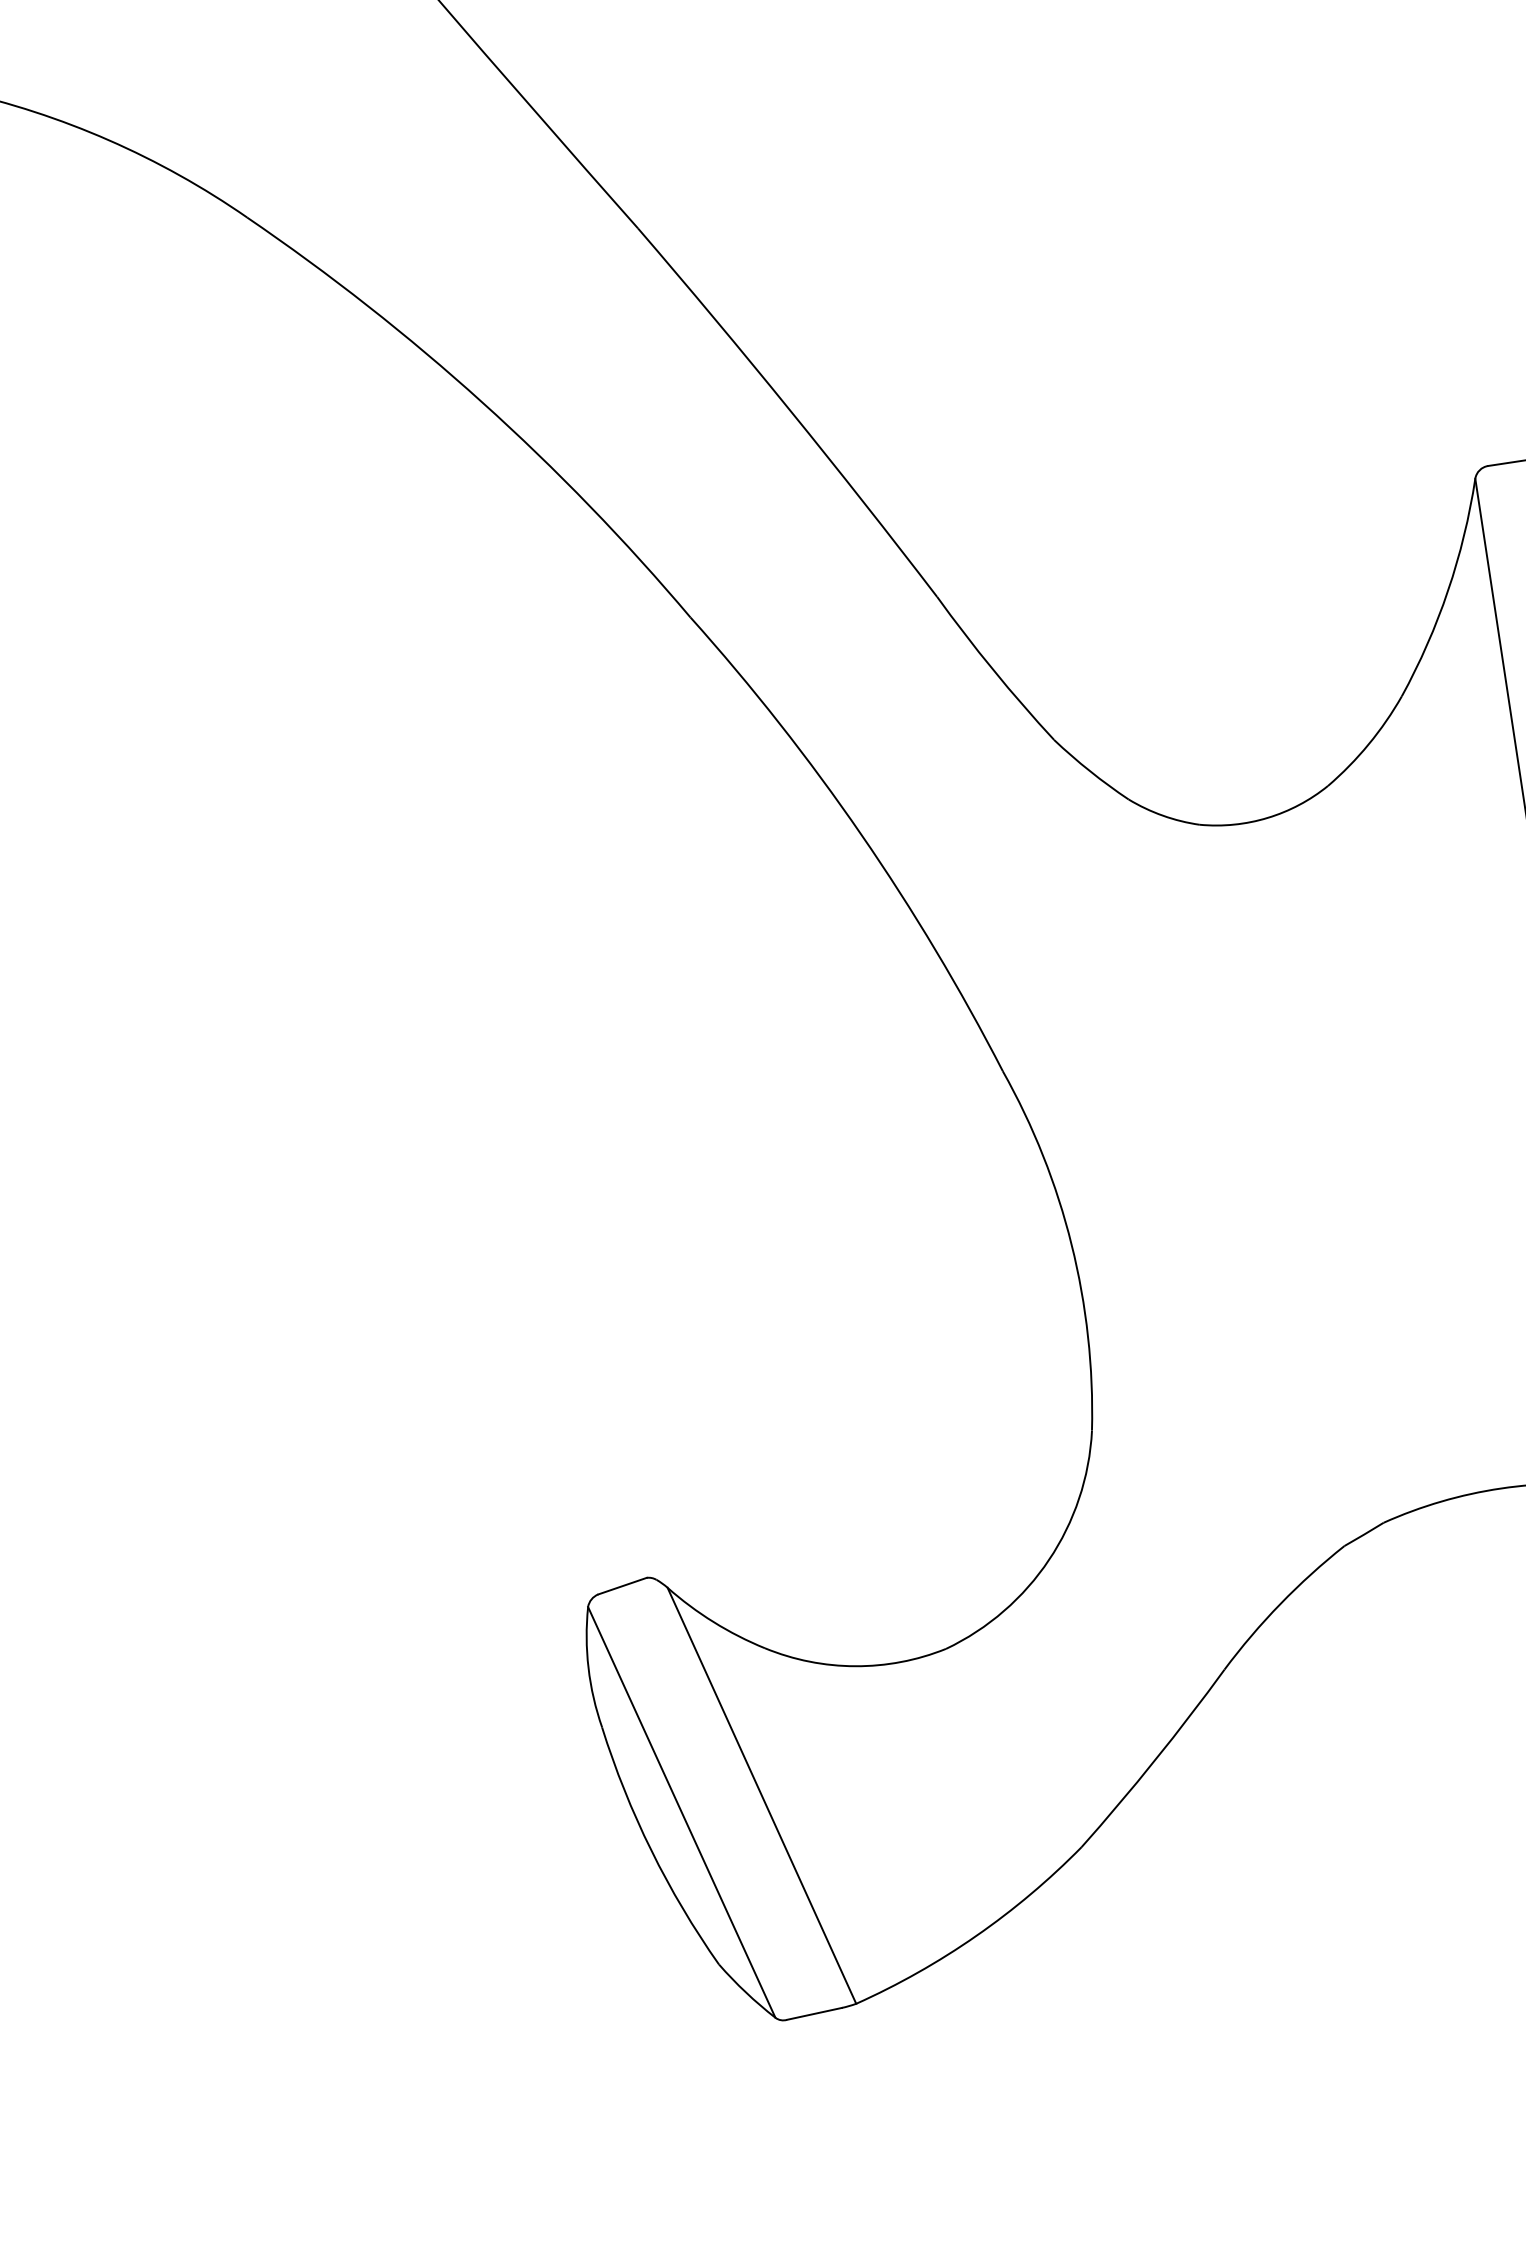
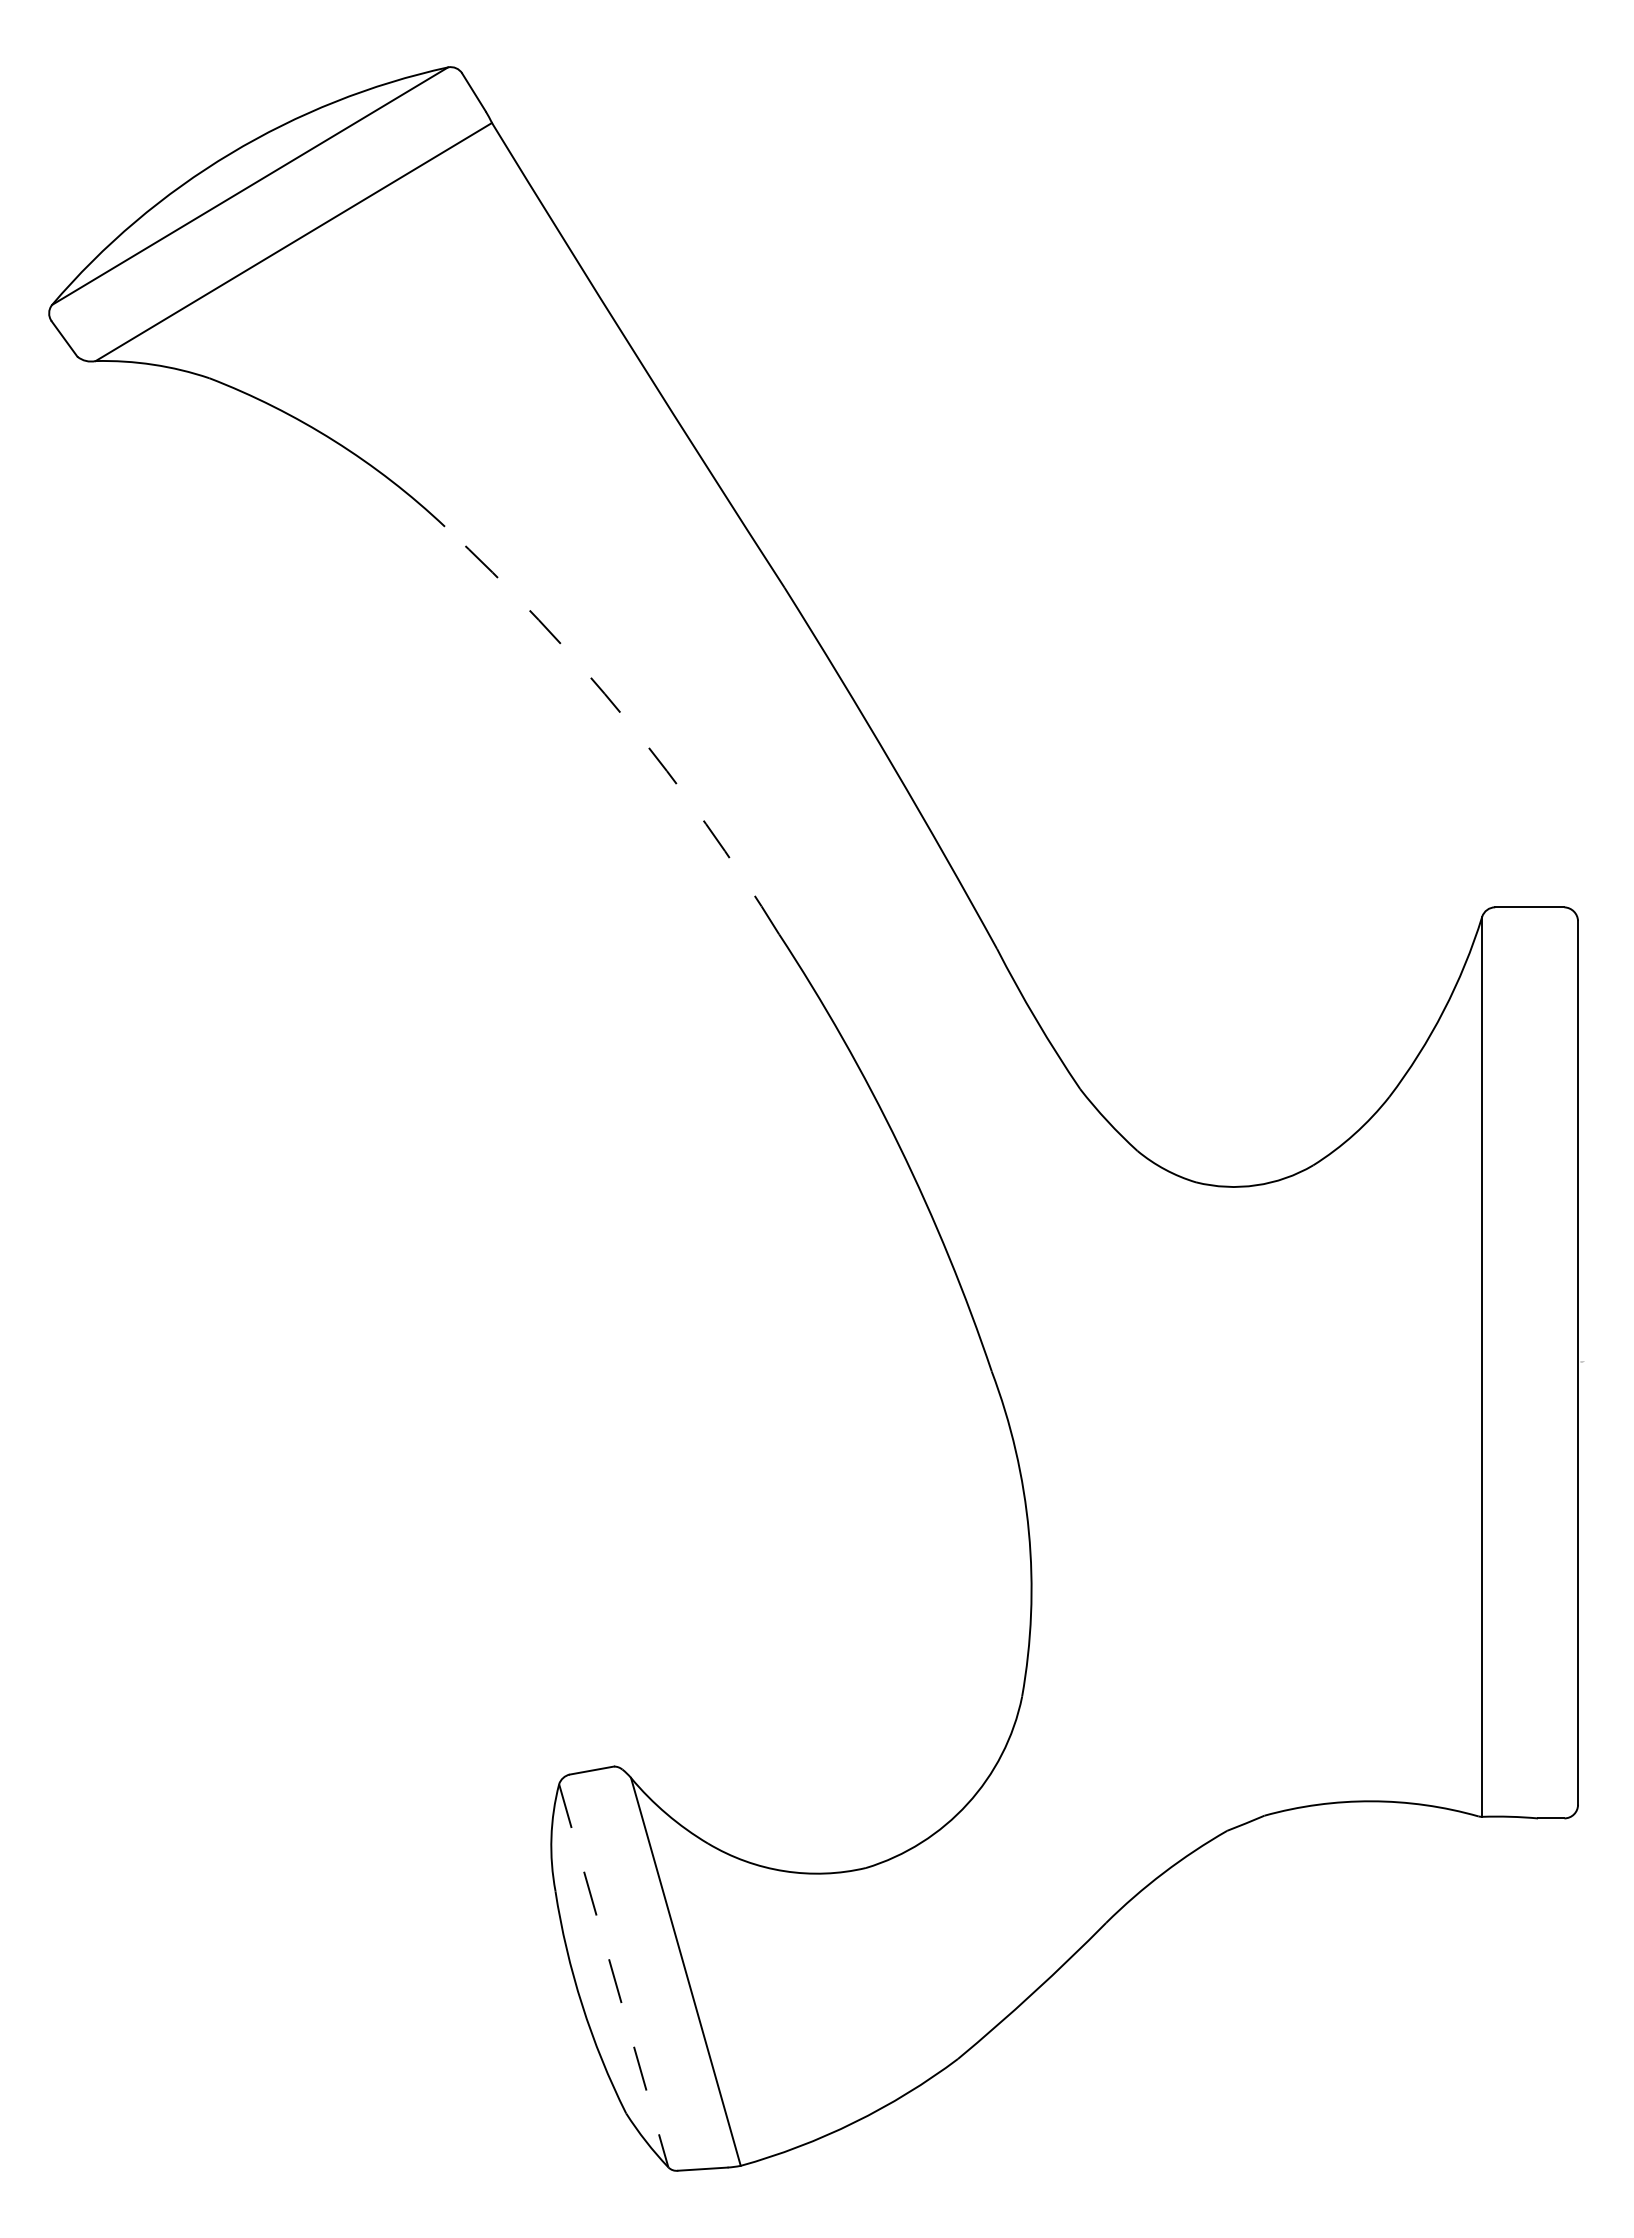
arc: (482, 402) -> (625, 719), solid -> dashed
line: (681, 1813) -> (613, 1976), solid -> dashed

